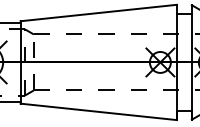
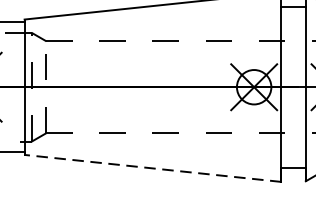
line: (98, 111) -> (152, 167), solid -> dashed

